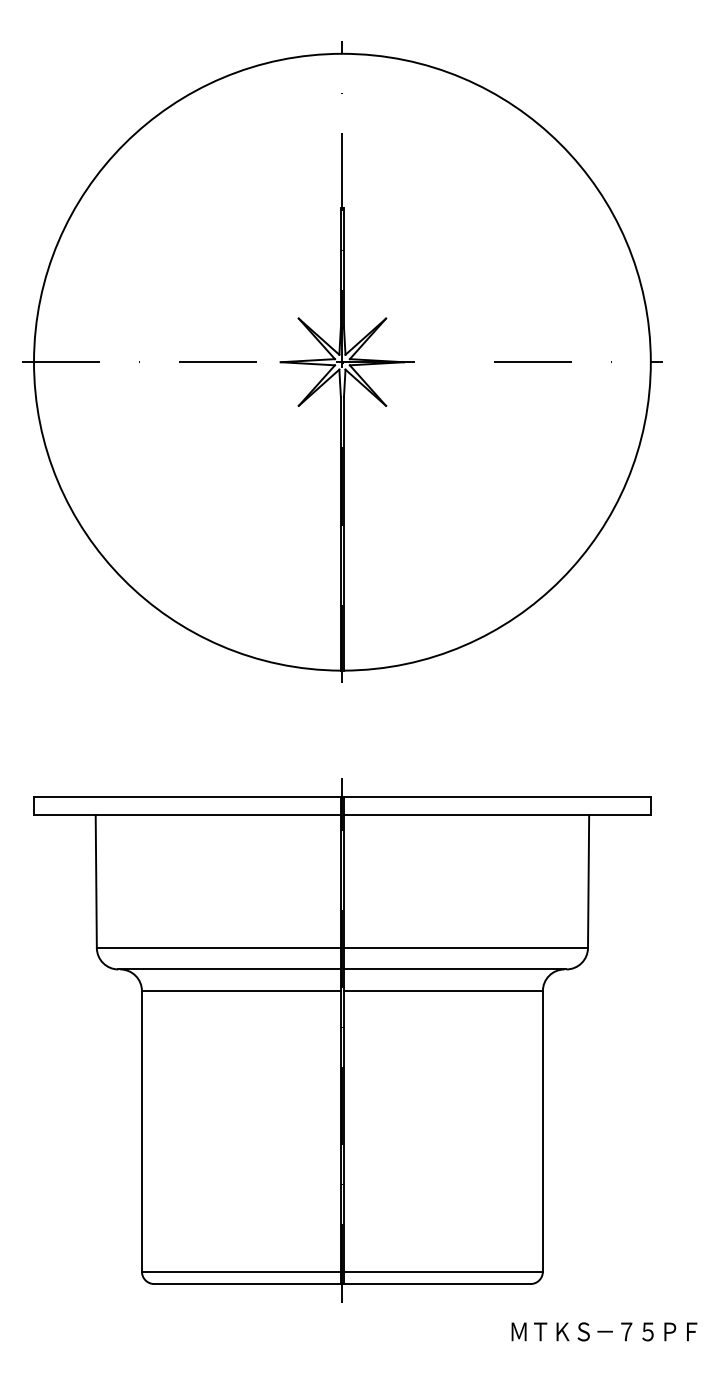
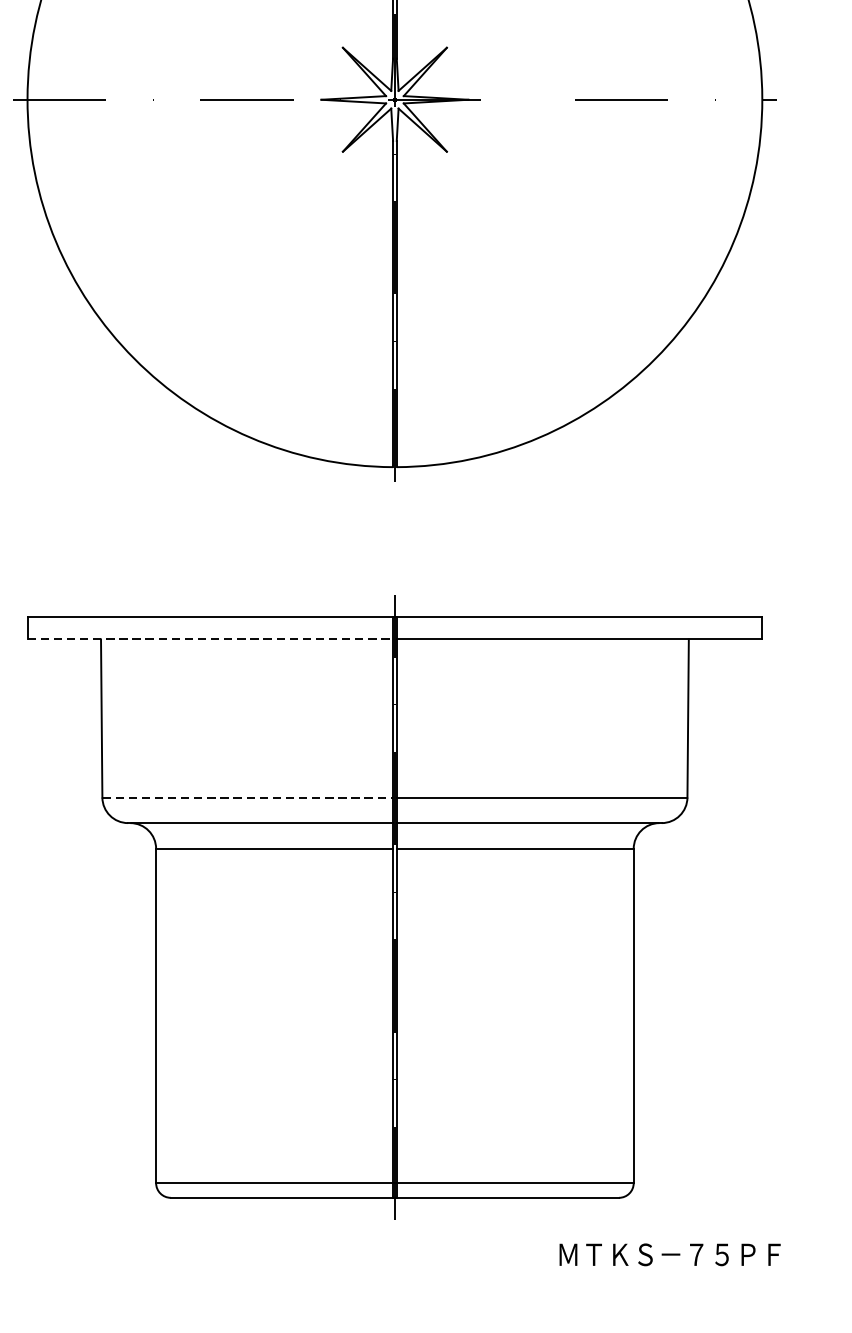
line: (187, 815) -> (210, 639), solid -> dashed
line: (219, 948) -> (248, 798), solid -> dashed
text: (604, 1331) -> (670, 1254), moved

